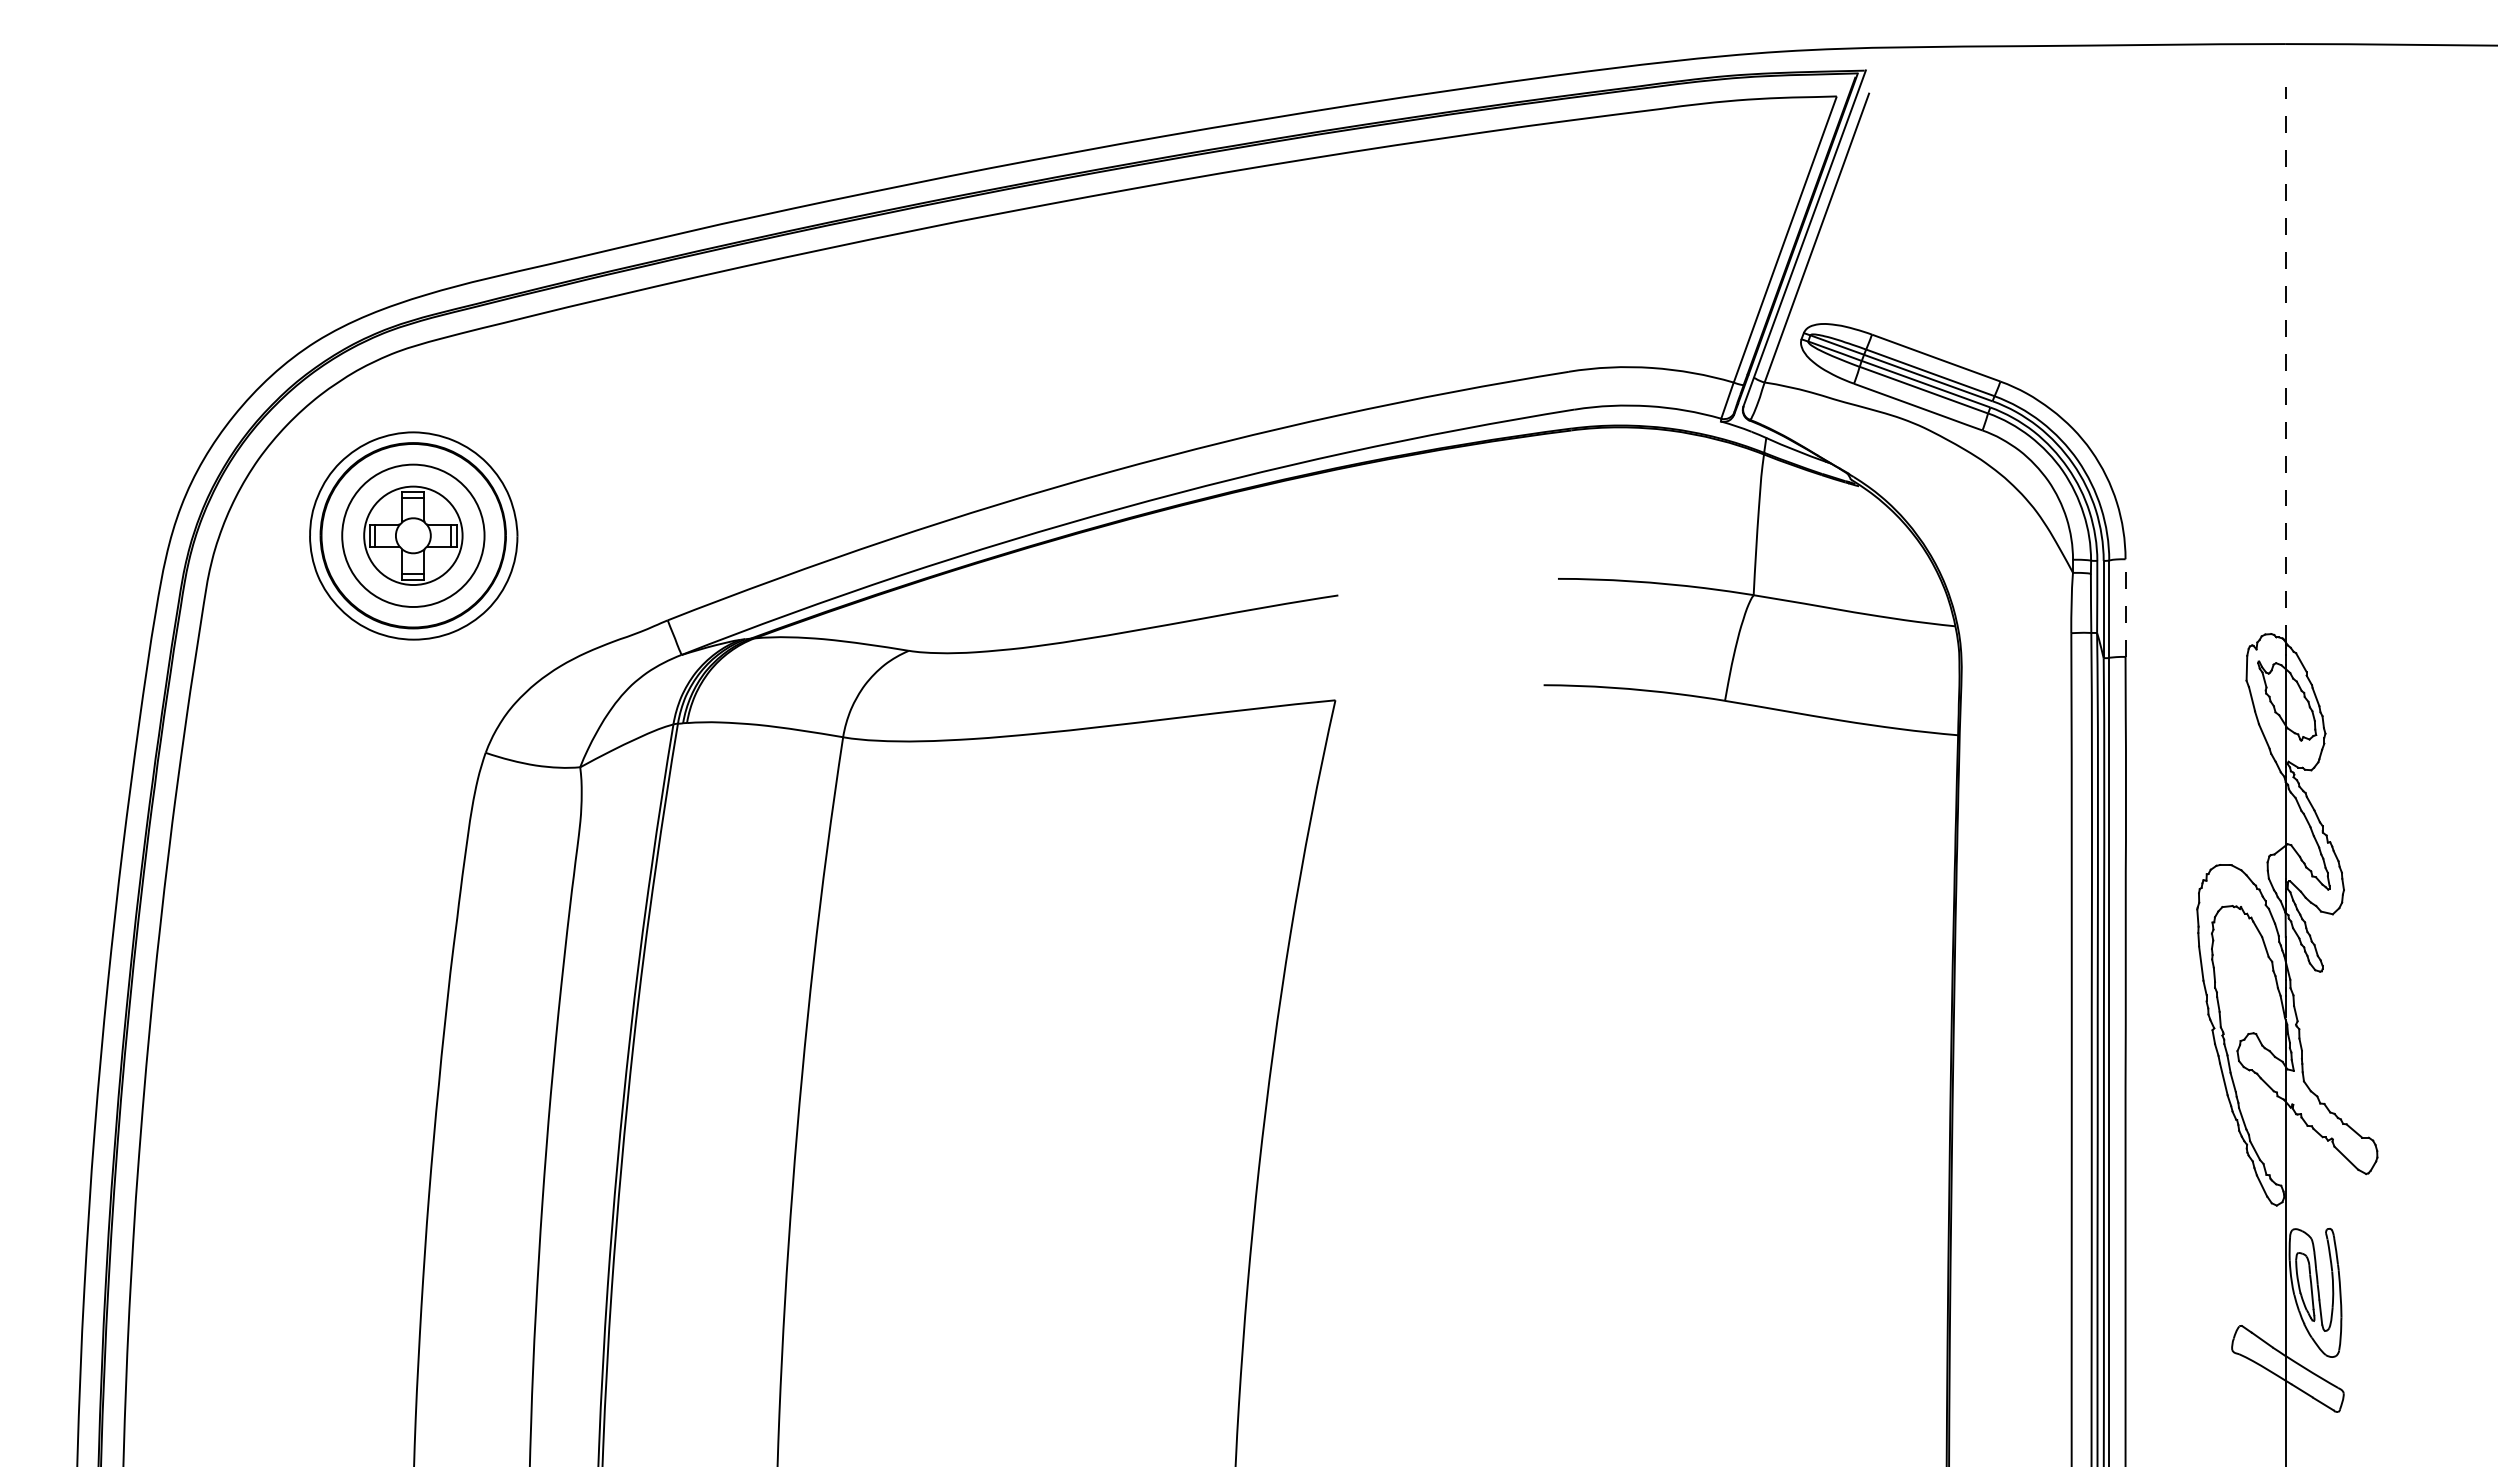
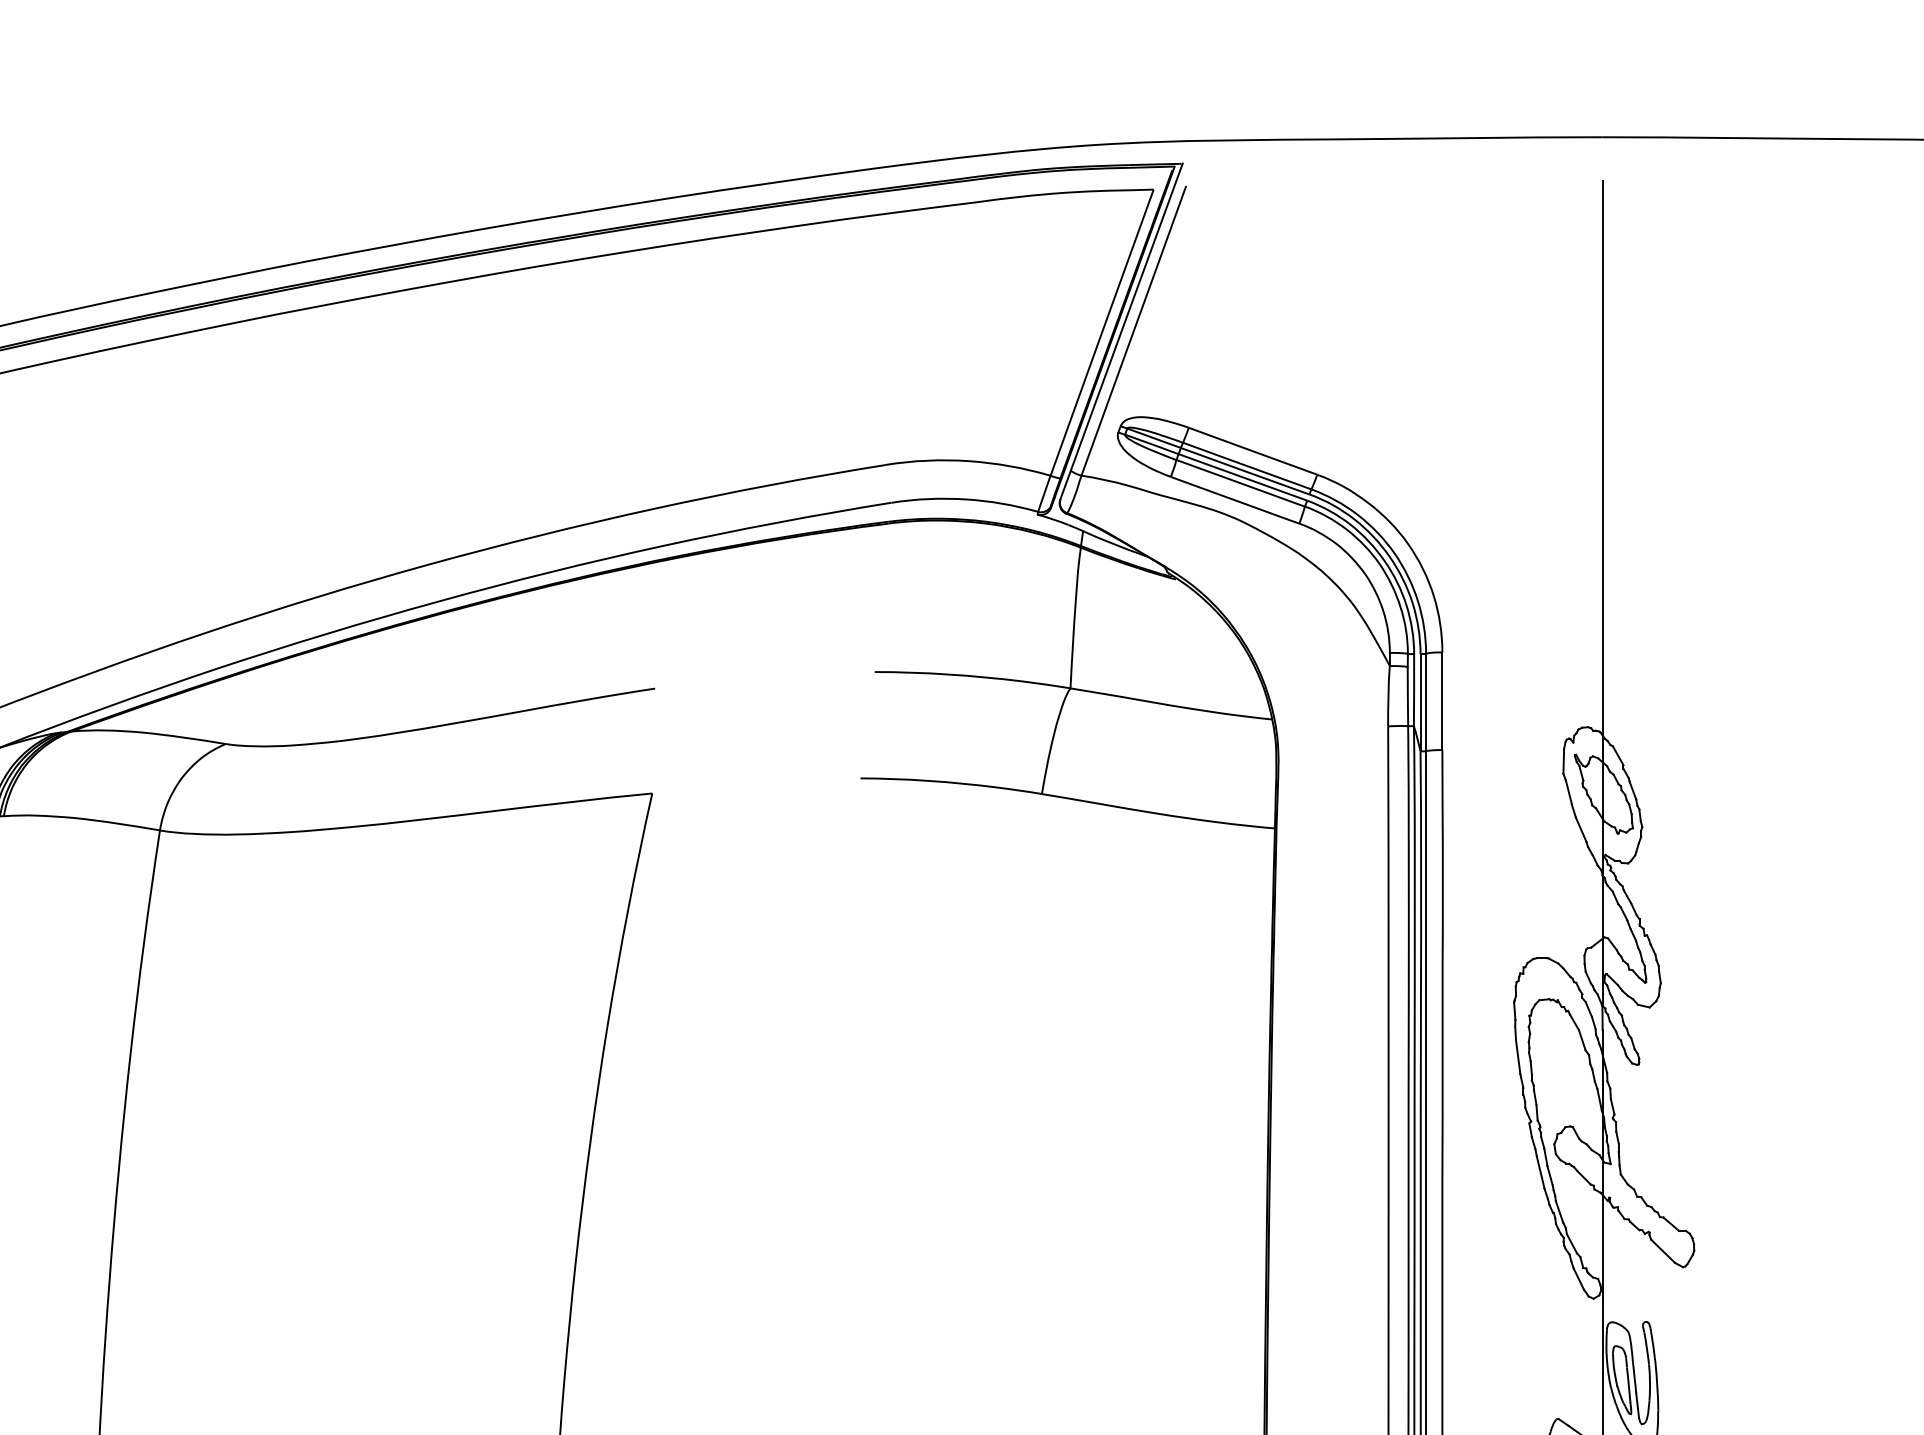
line: (2285, 364) -> (1602, 457), dashed -> solid
line: (2125, 608) -> (1442, 701), dashed -> solid

